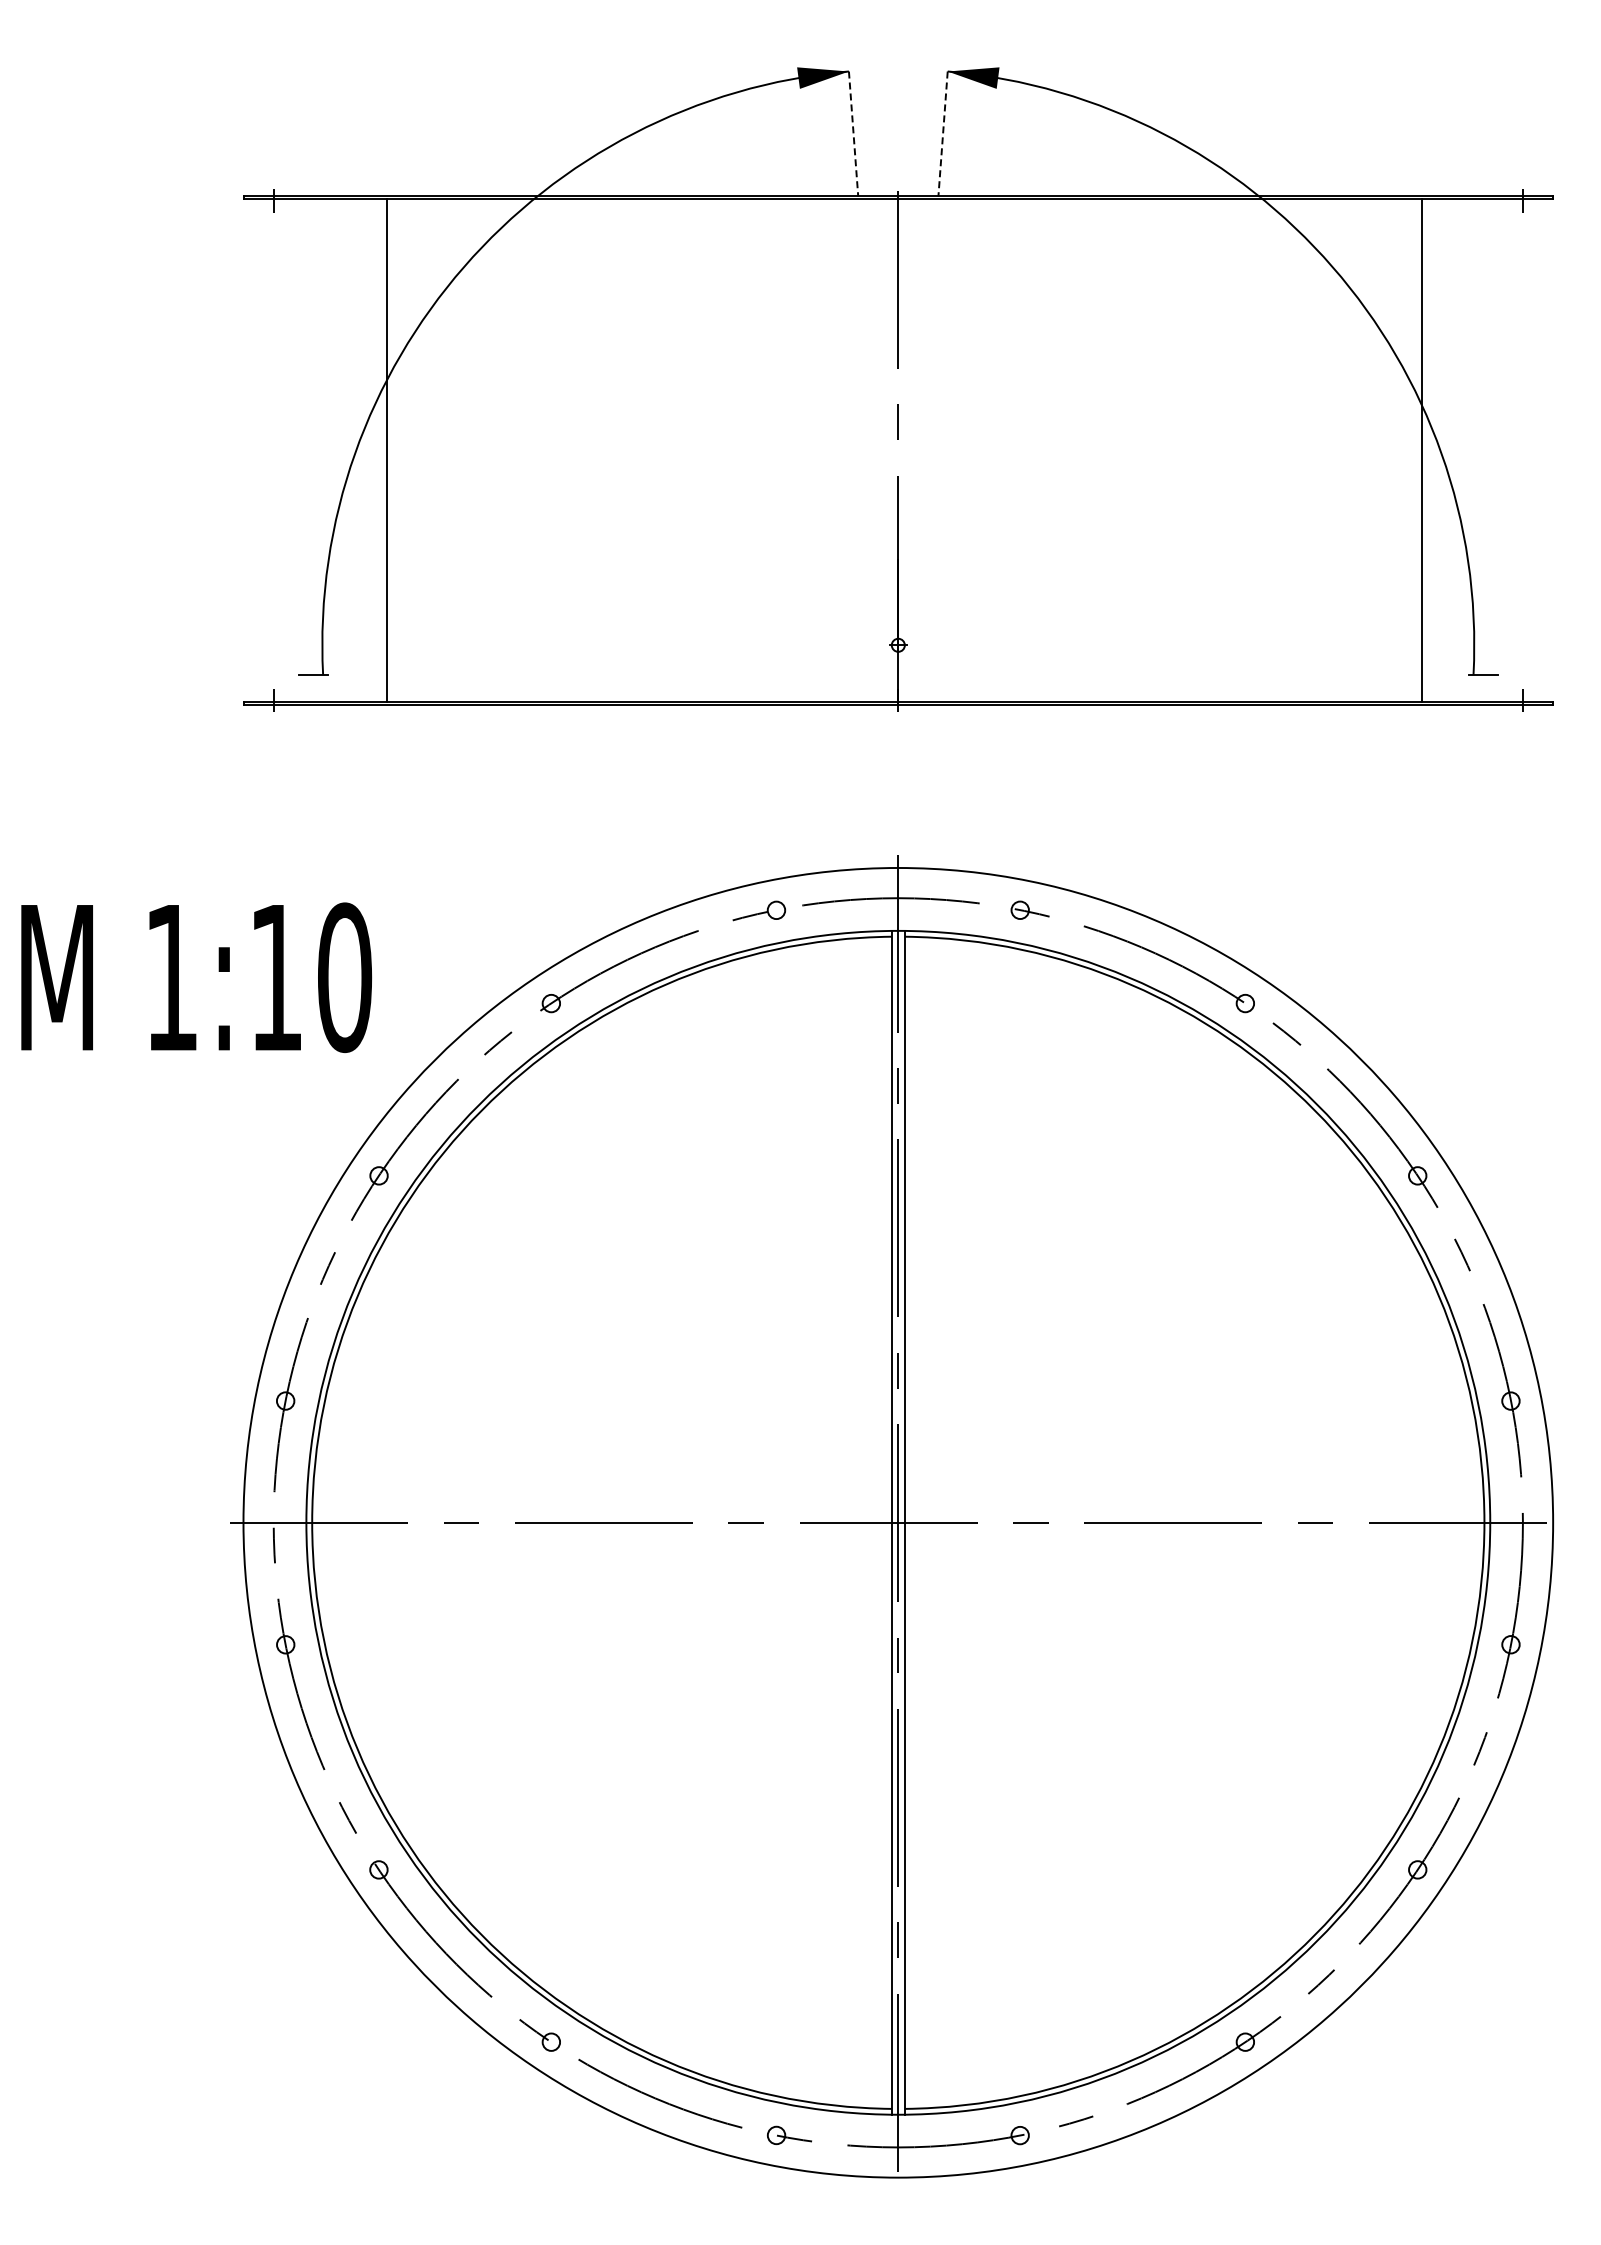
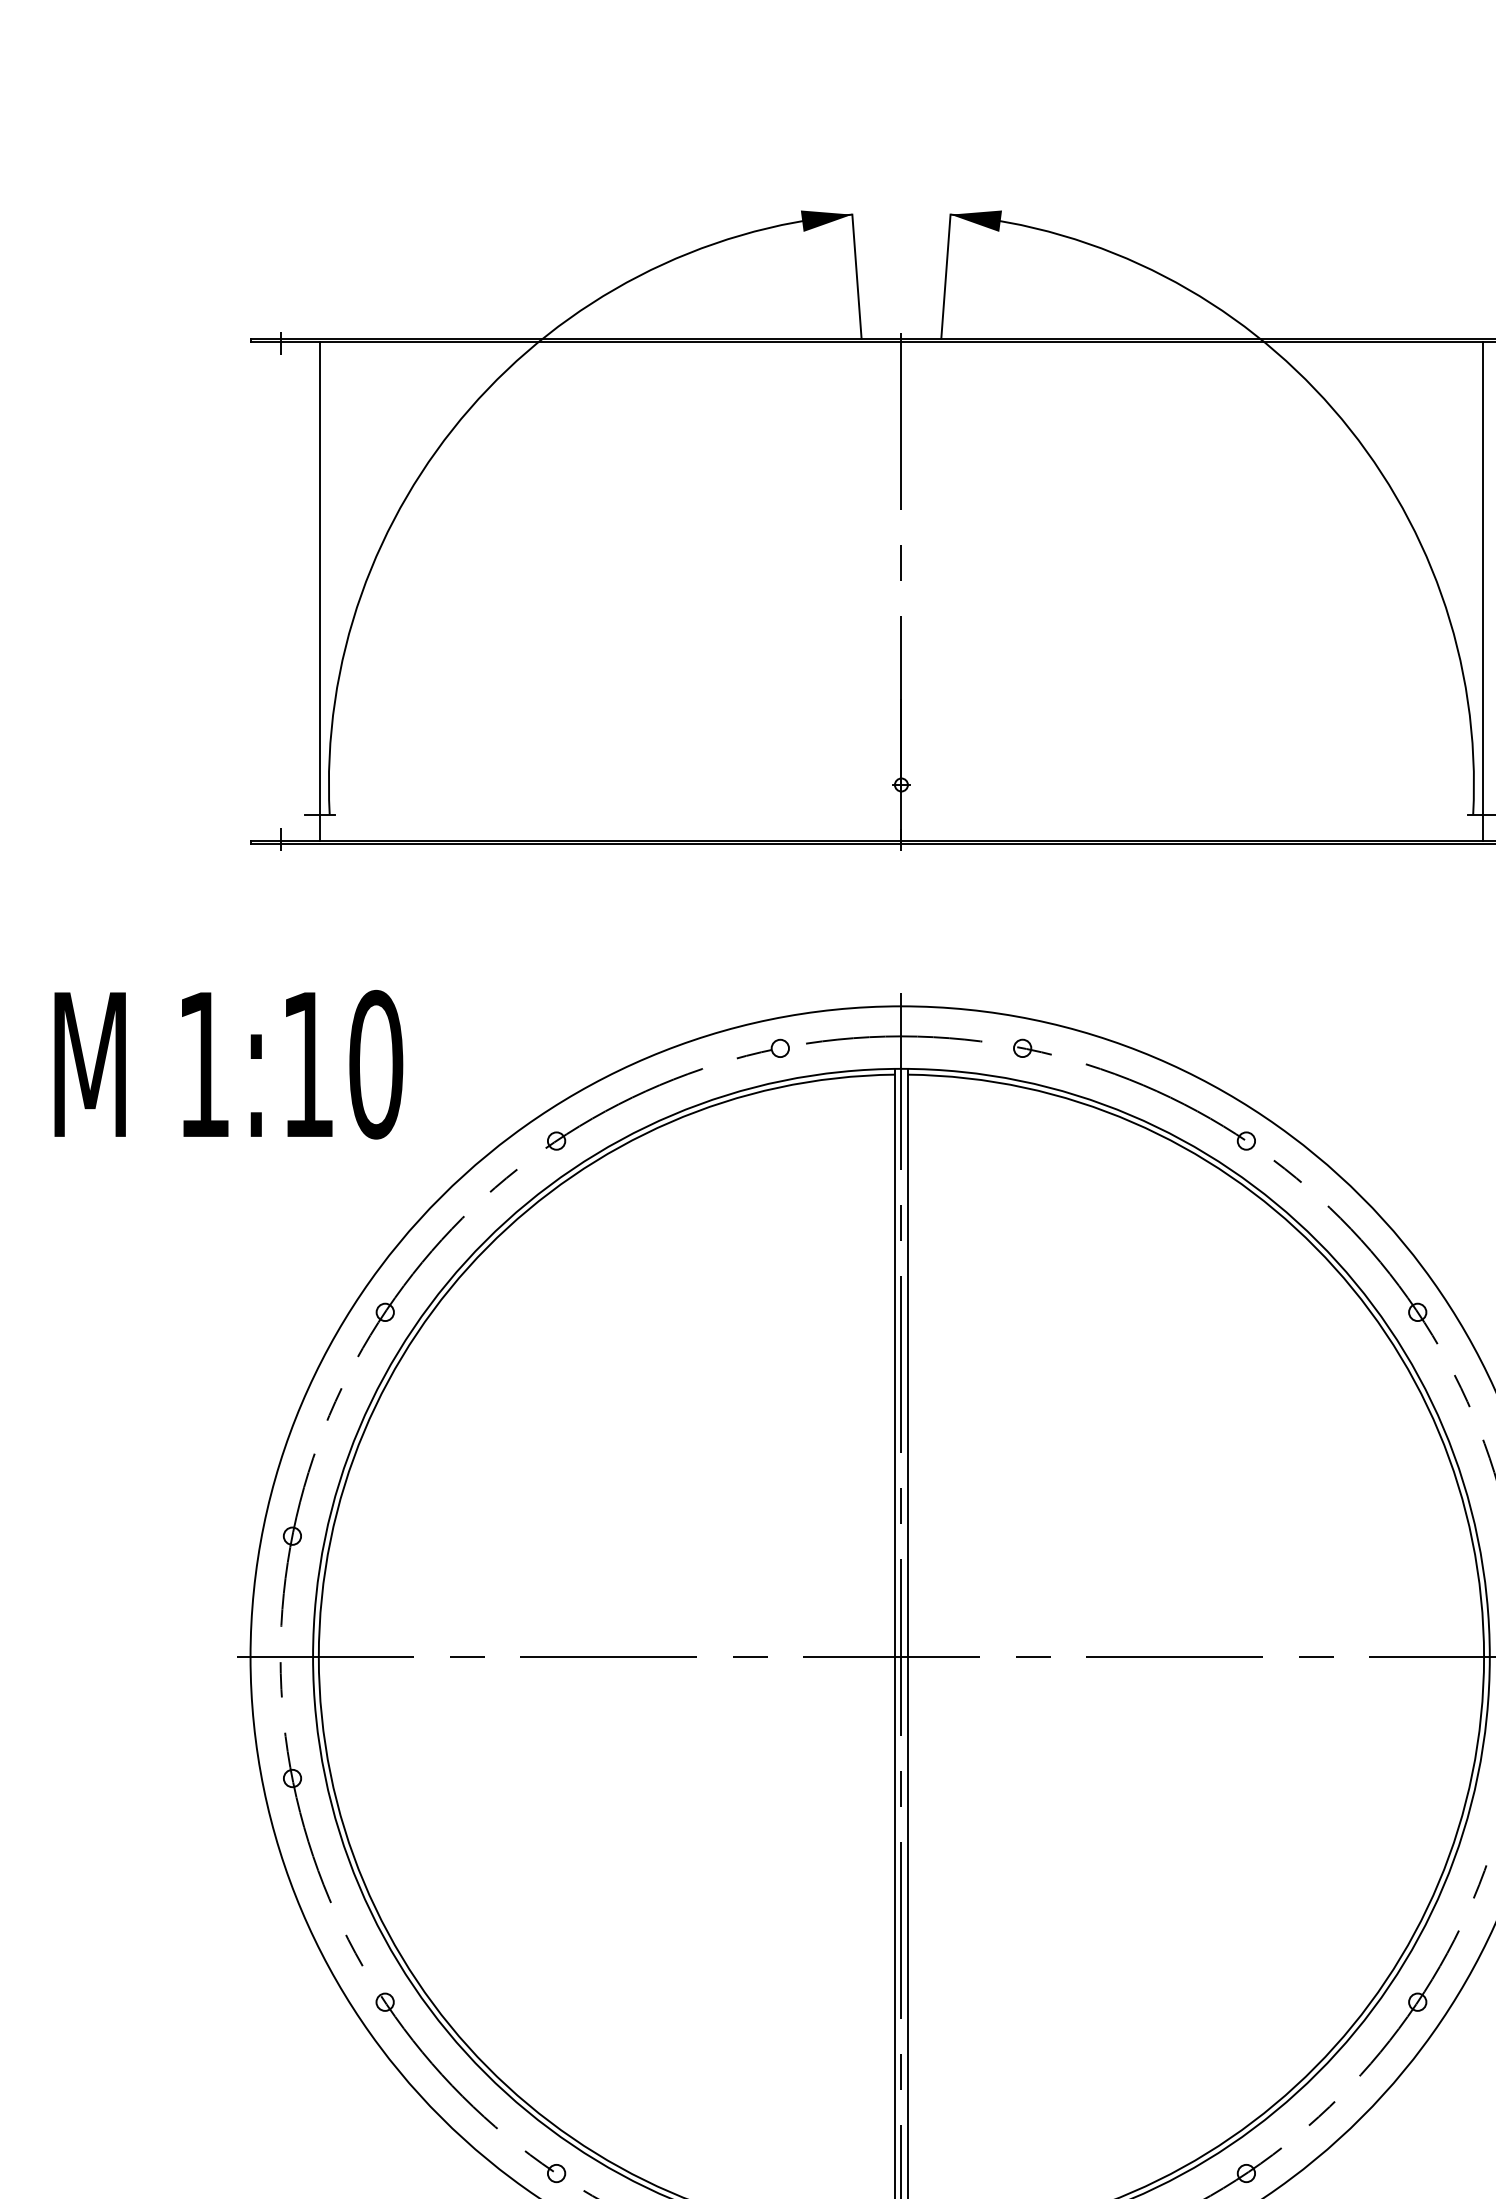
line: (853, 134) -> (856, 277), dashed -> solid
line: (943, 134) -> (946, 277), dashed -> solid
line: (387, 450) -> (320, 591), moved
line: (1422, 450) -> (1483, 591), moved
text: (196, 977) -> (228, 1064), moved

